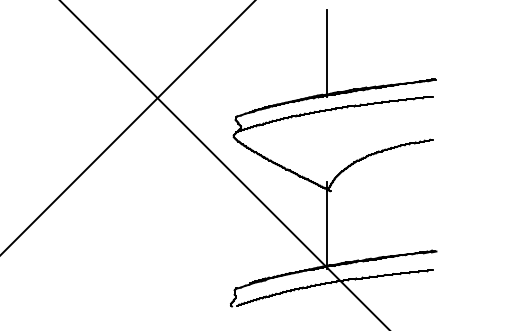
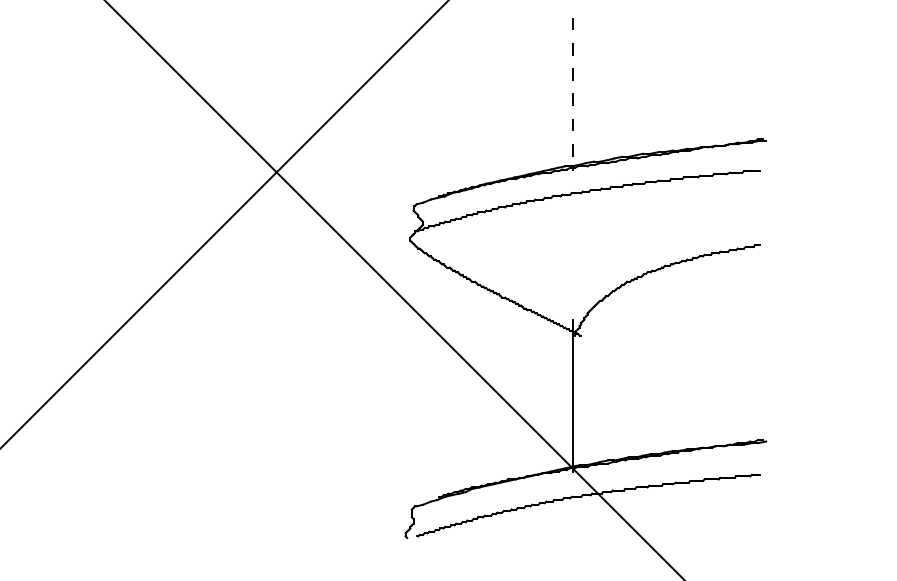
line: (326, 53) -> (573, 93), solid -> dashed

